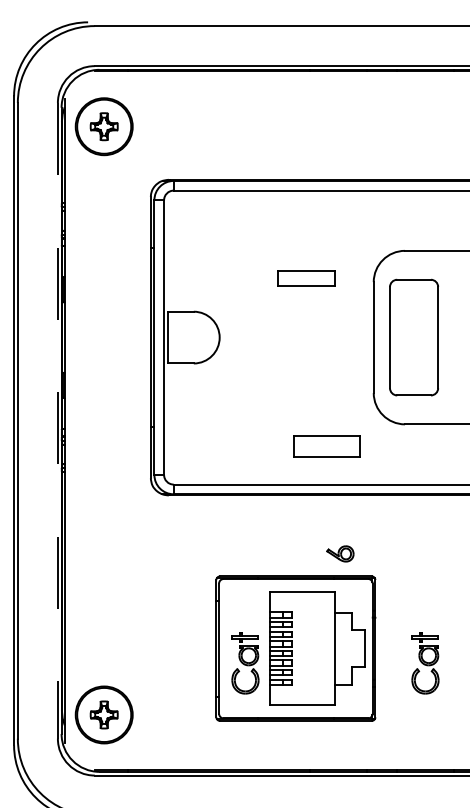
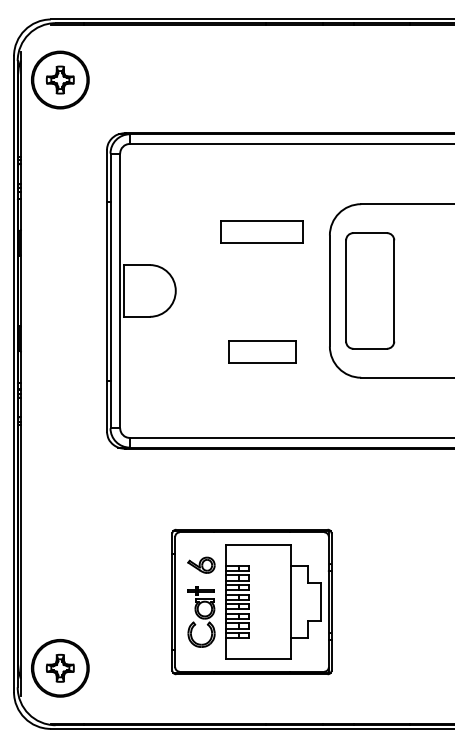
part: (305, 278) -> (261, 231), size x1.43
line: (57, 420) -> (13, 373), dashed -> solid
part: (326, 446) -> (261, 351), moved
part: (340, 553) -> (201, 564), moved
part: (425, 663) -> (381, 616), removed

